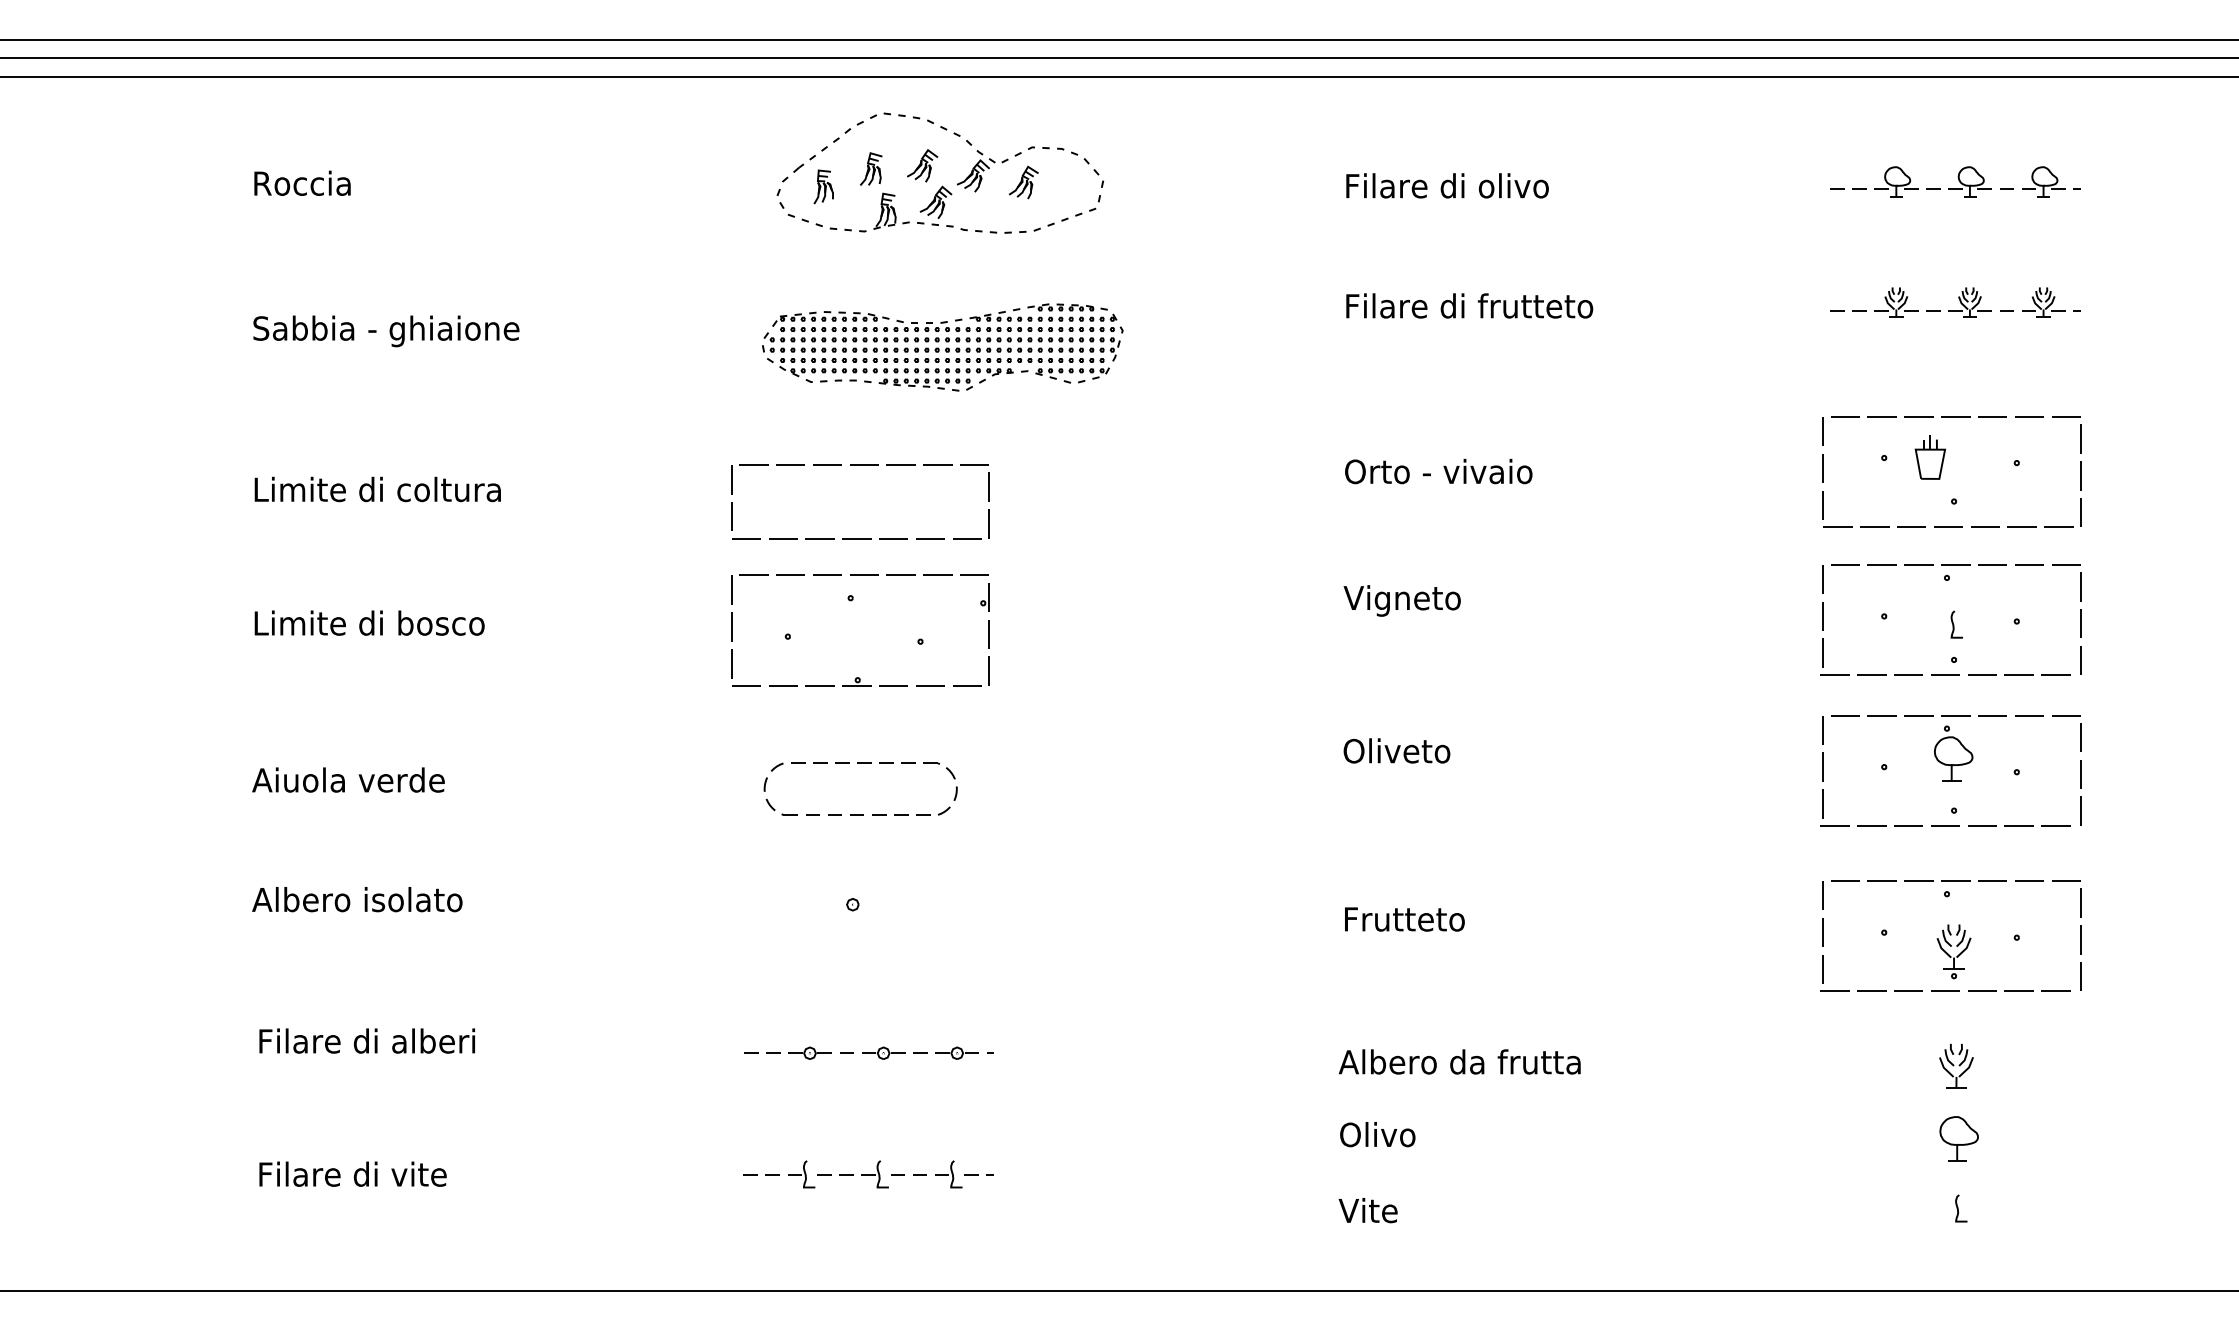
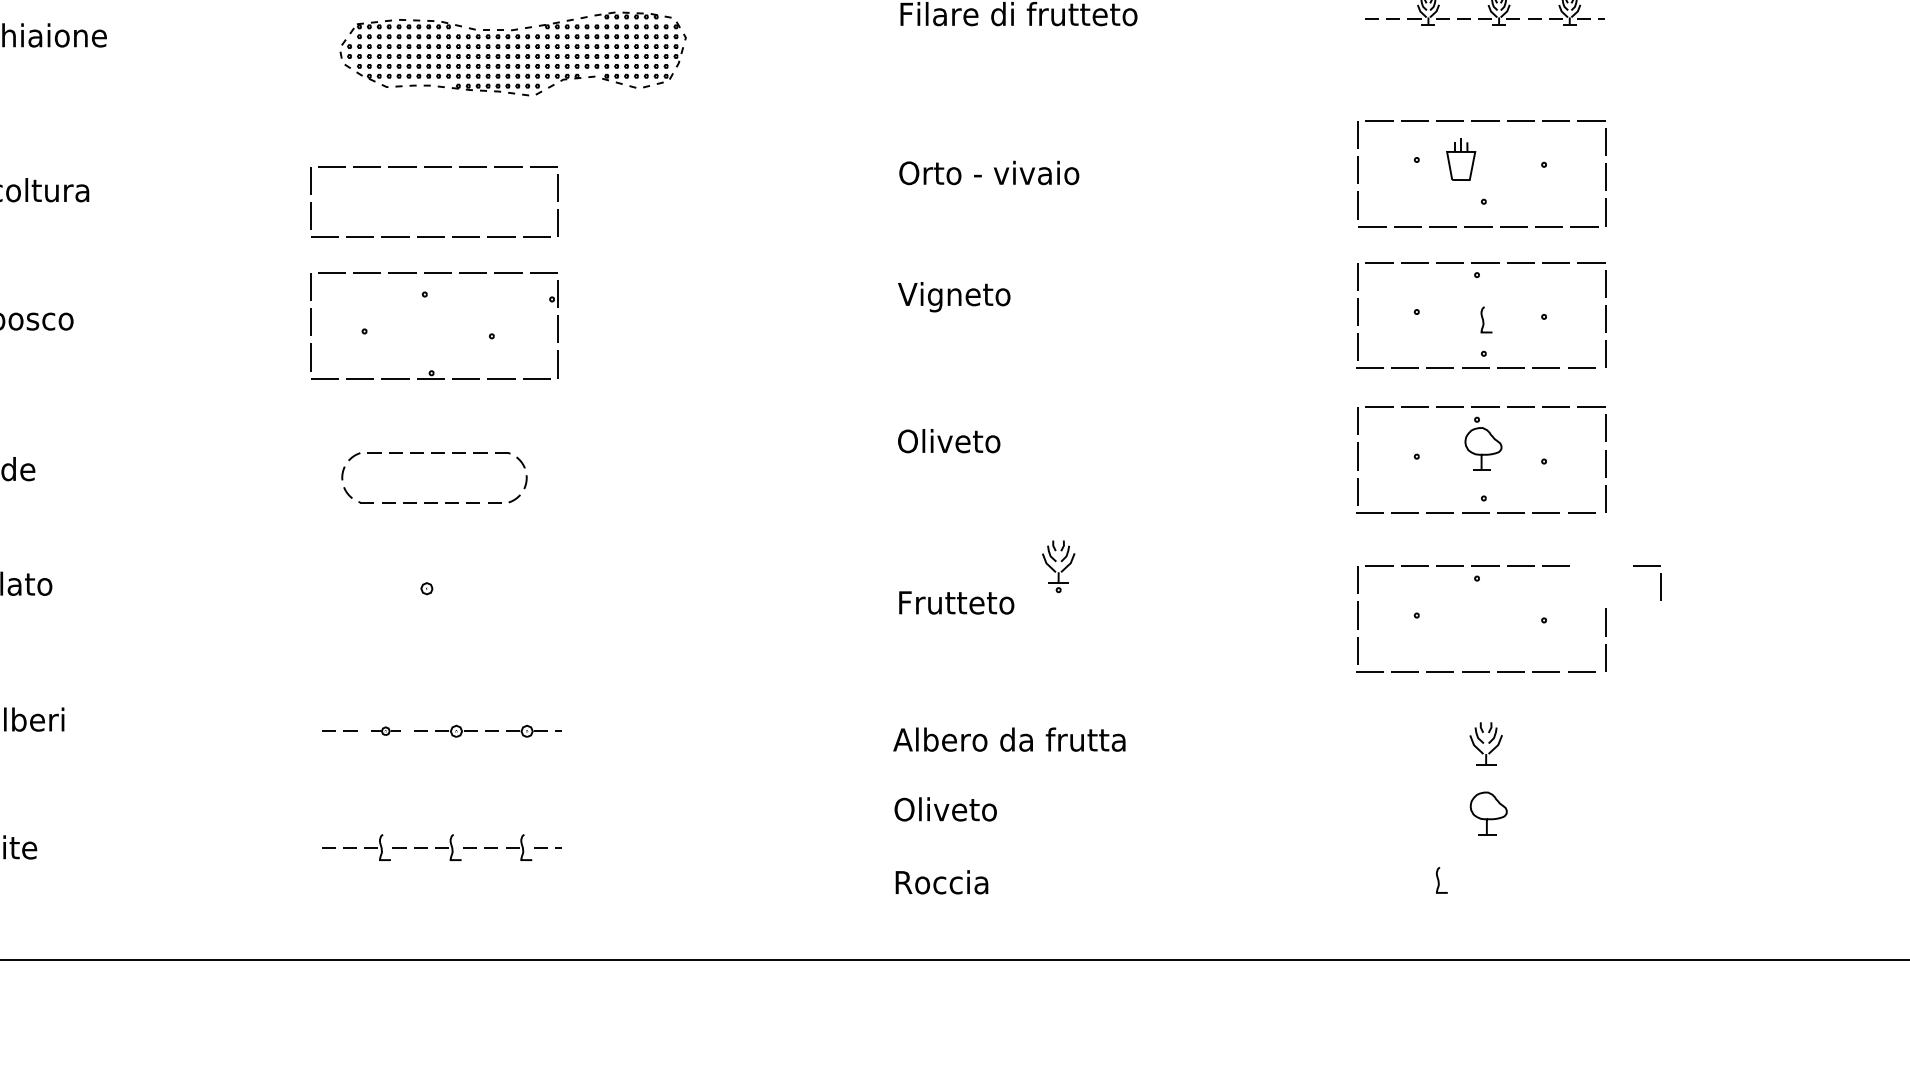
part: (2080, 898) -> (1660, 582), moved
part: (1953, 951) -> (1058, 566), moved
part: (809, 1052) -> (385, 730), size x0.7
text: (1423, 1135) -> (974, 810), Olivo -> Oliveto
curve: (1958, 1208) -> (1439, 880), moved
text: (1387, 1210) -> (940, 882), Vite -> Roccia

